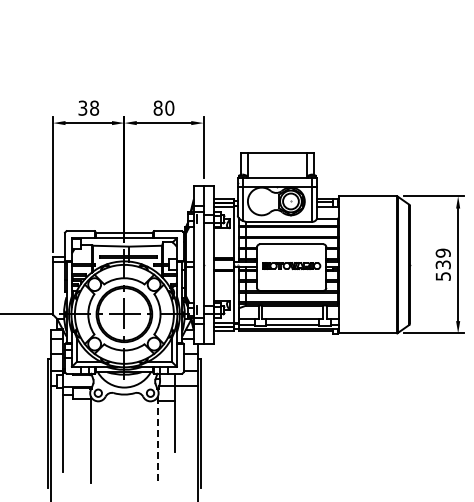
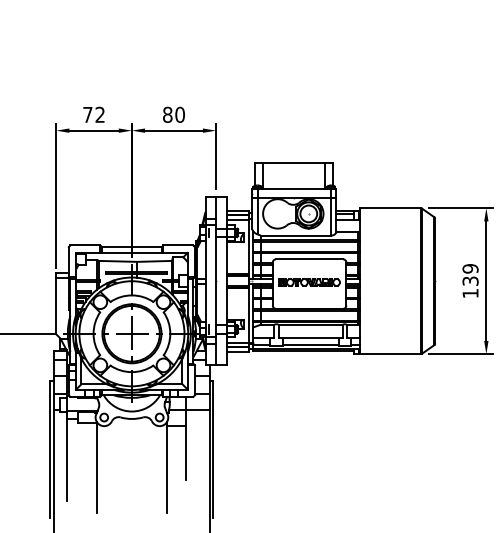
text: (88, 107) -> (93, 114), 38 -> 72
text: (442, 276) -> (469, 293), 539 -> 139
line: (157, 440) -> (167, 467), dashed -> solid

